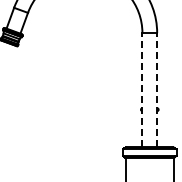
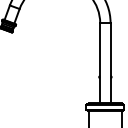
line: (142, 89) -> (100, 62), dashed -> solid
line: (157, 89) -> (110, 62), dashed -> solid

